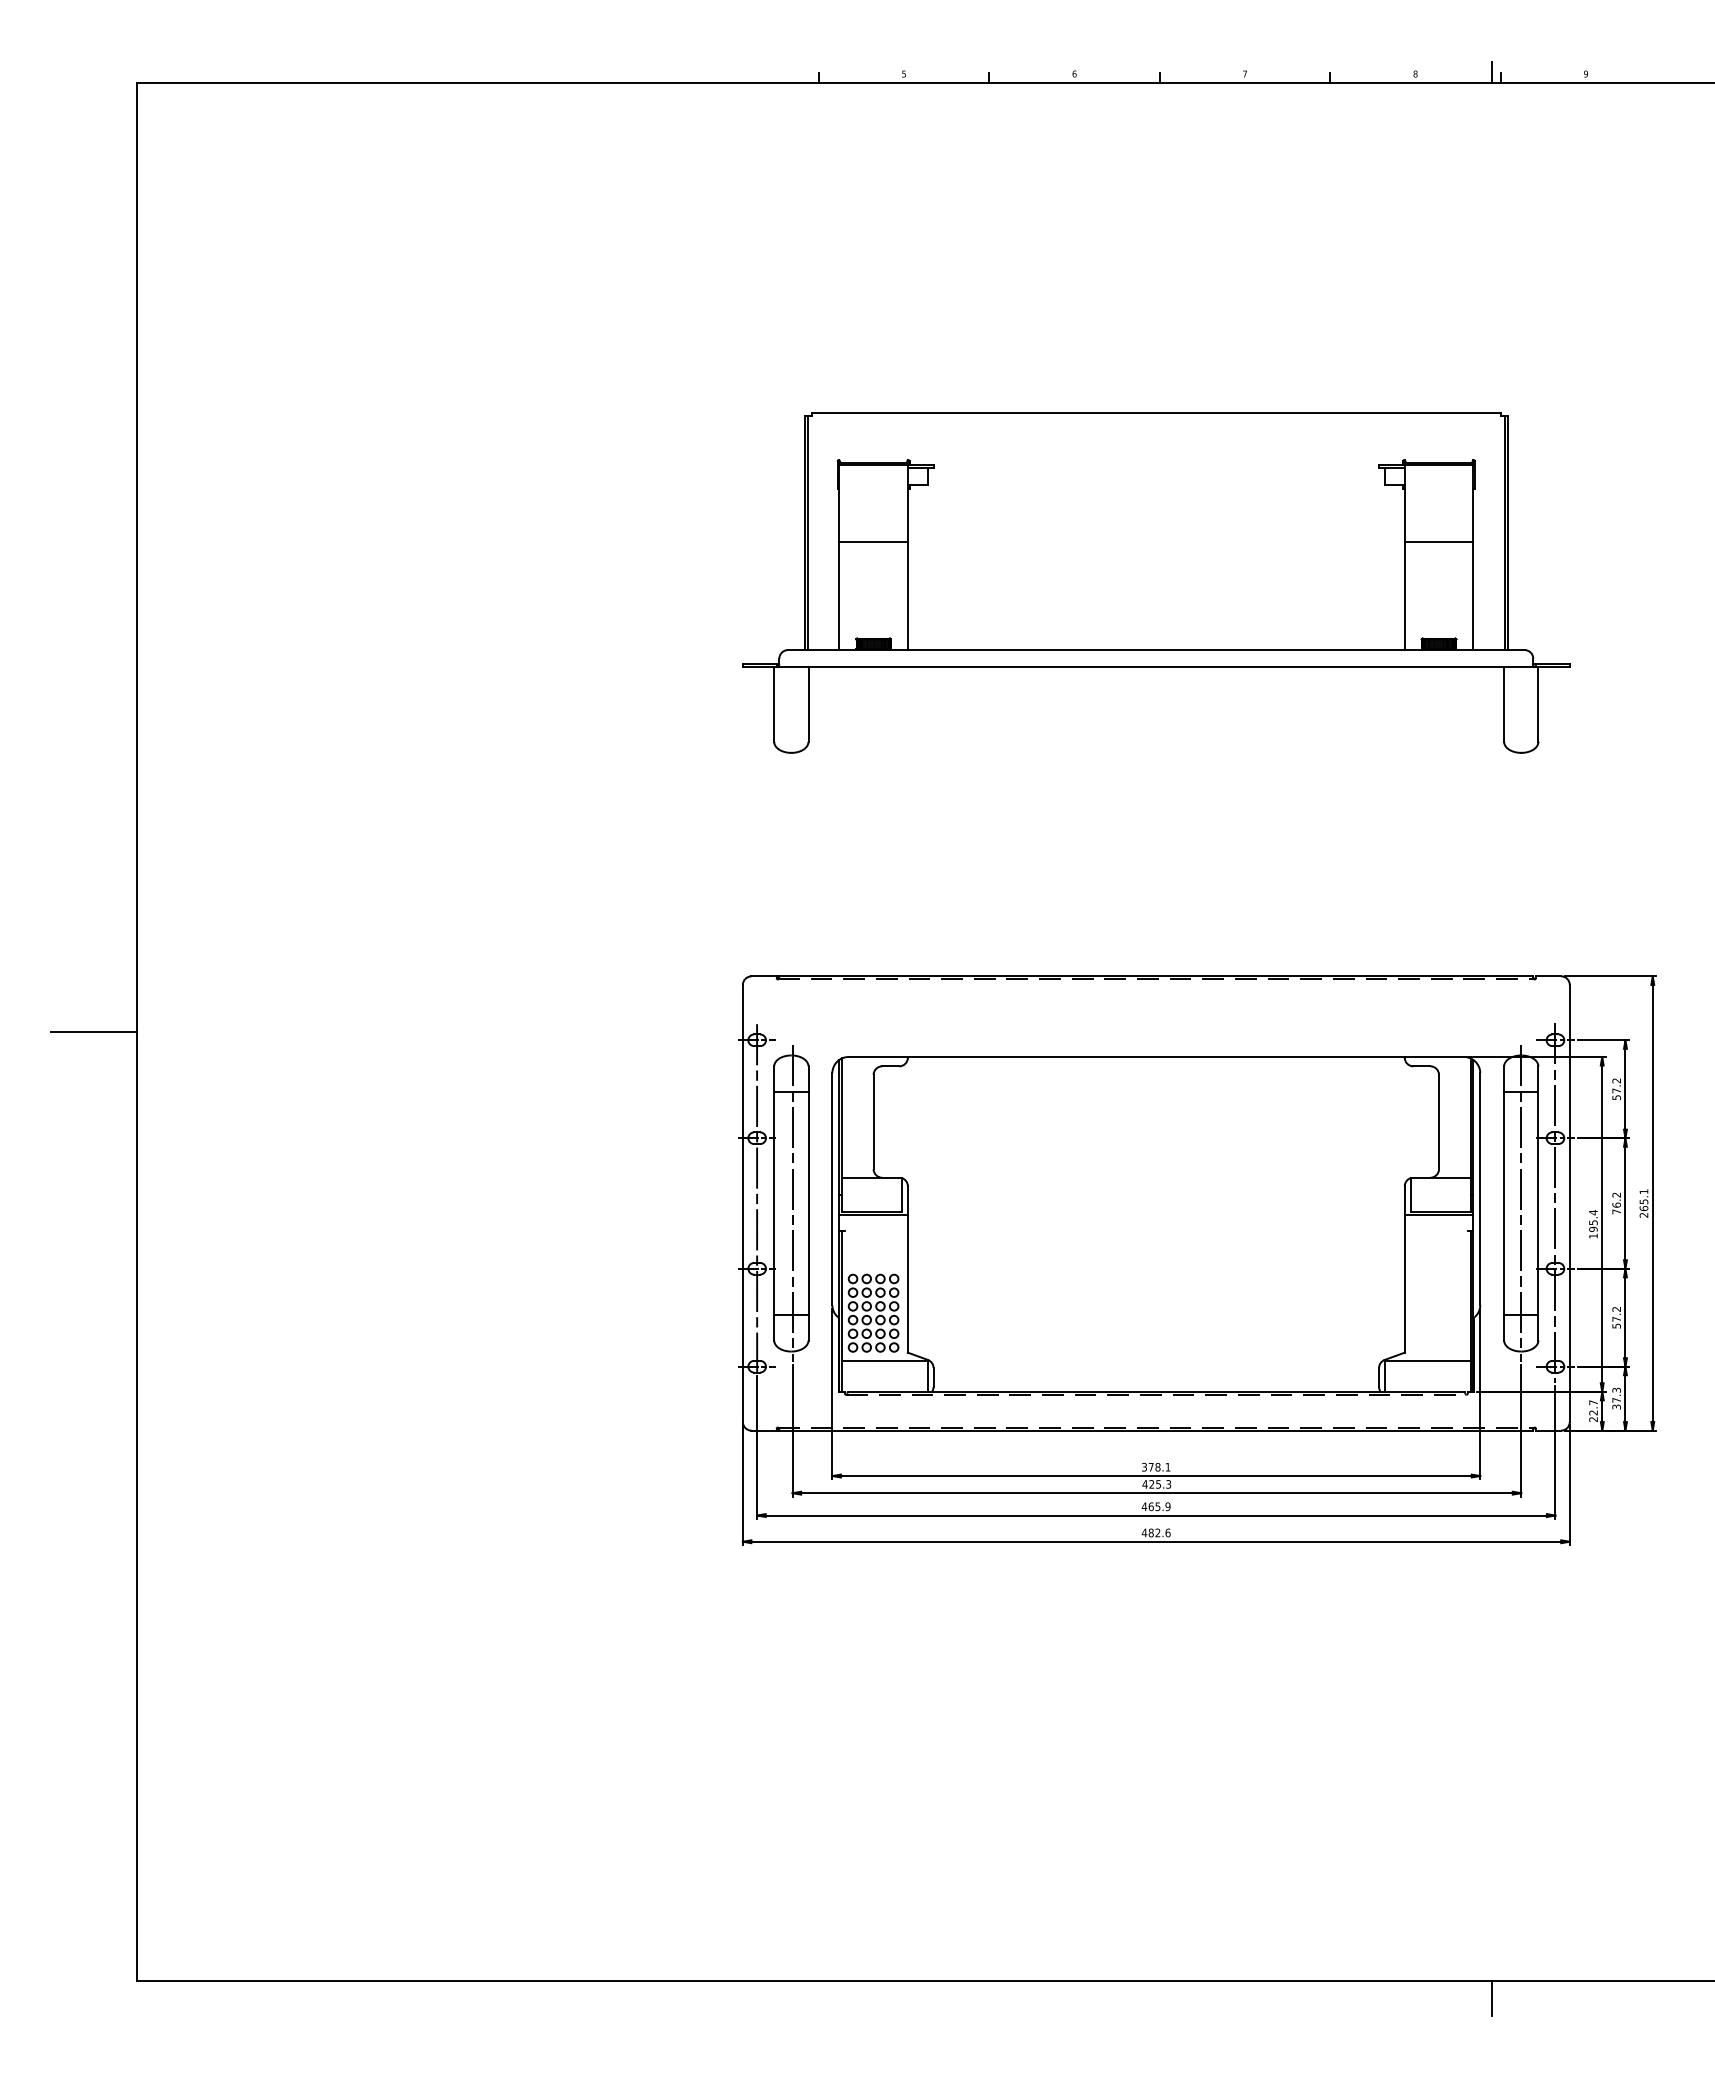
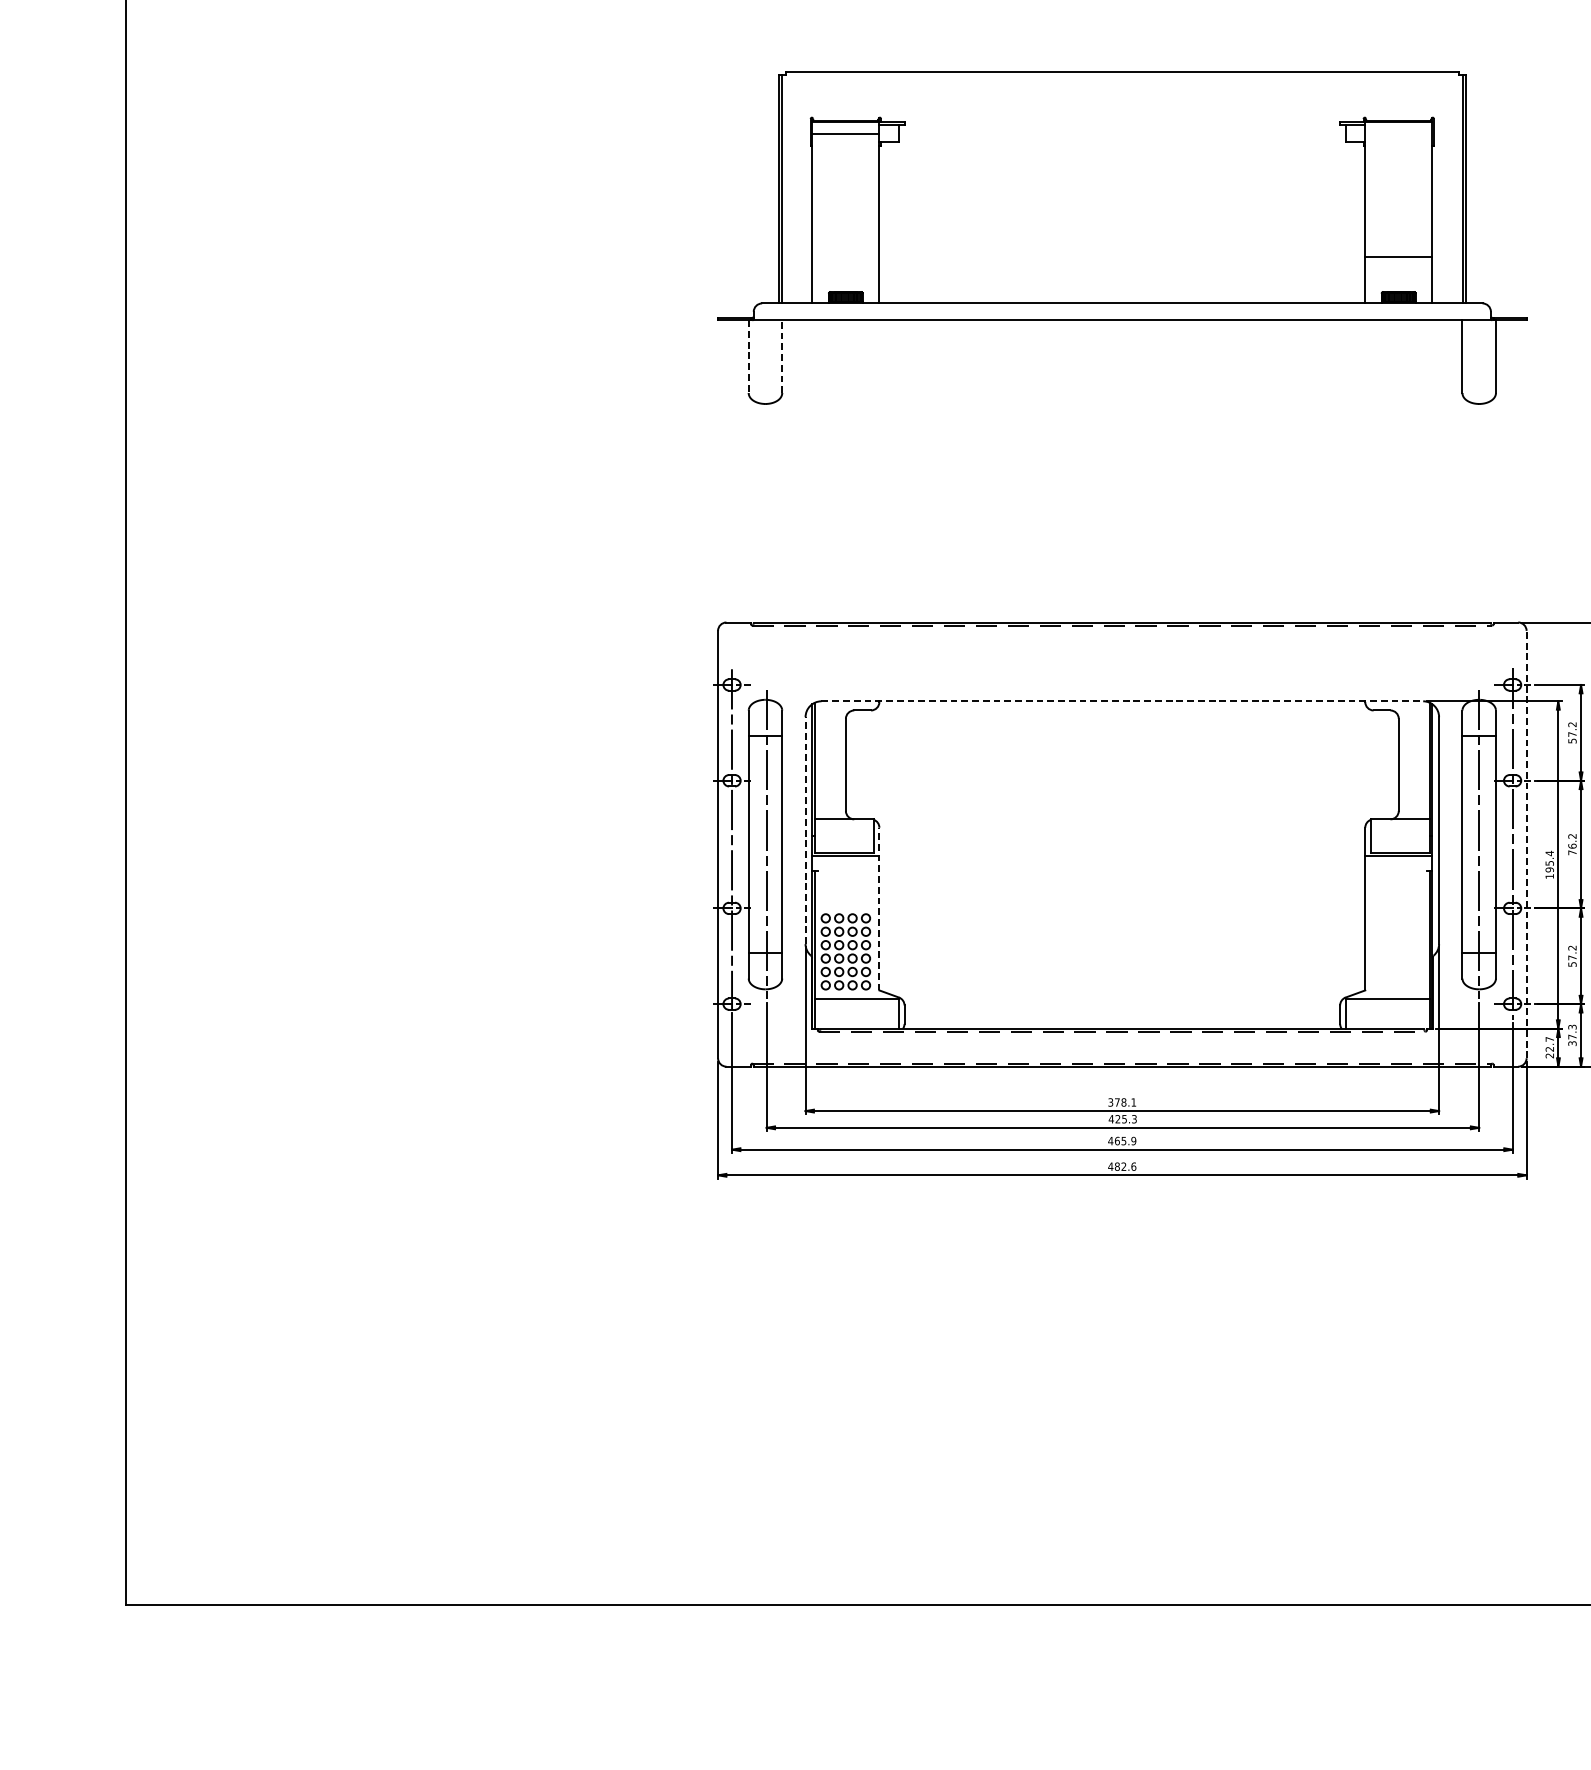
line: (873, 541) -> (845, 133), moved
line: (1438, 541) -> (1398, 256), moved
line: (808, 704) -> (782, 356), solid -> dashed
line: (774, 705) -> (748, 357), solid -> dashed
line: (93, 1032) -> (83, 677), removed
line: (1156, 1056) -> (1122, 700), solid -> dashed
line: (832, 1189) -> (805, 830), solid -> dashed
line: (1569, 1203) -> (1526, 844), solid -> dashed
line: (907, 1268) -> (879, 908), solid -> dashed
line: (1492, 1998) -> (1451, 1621), removed

